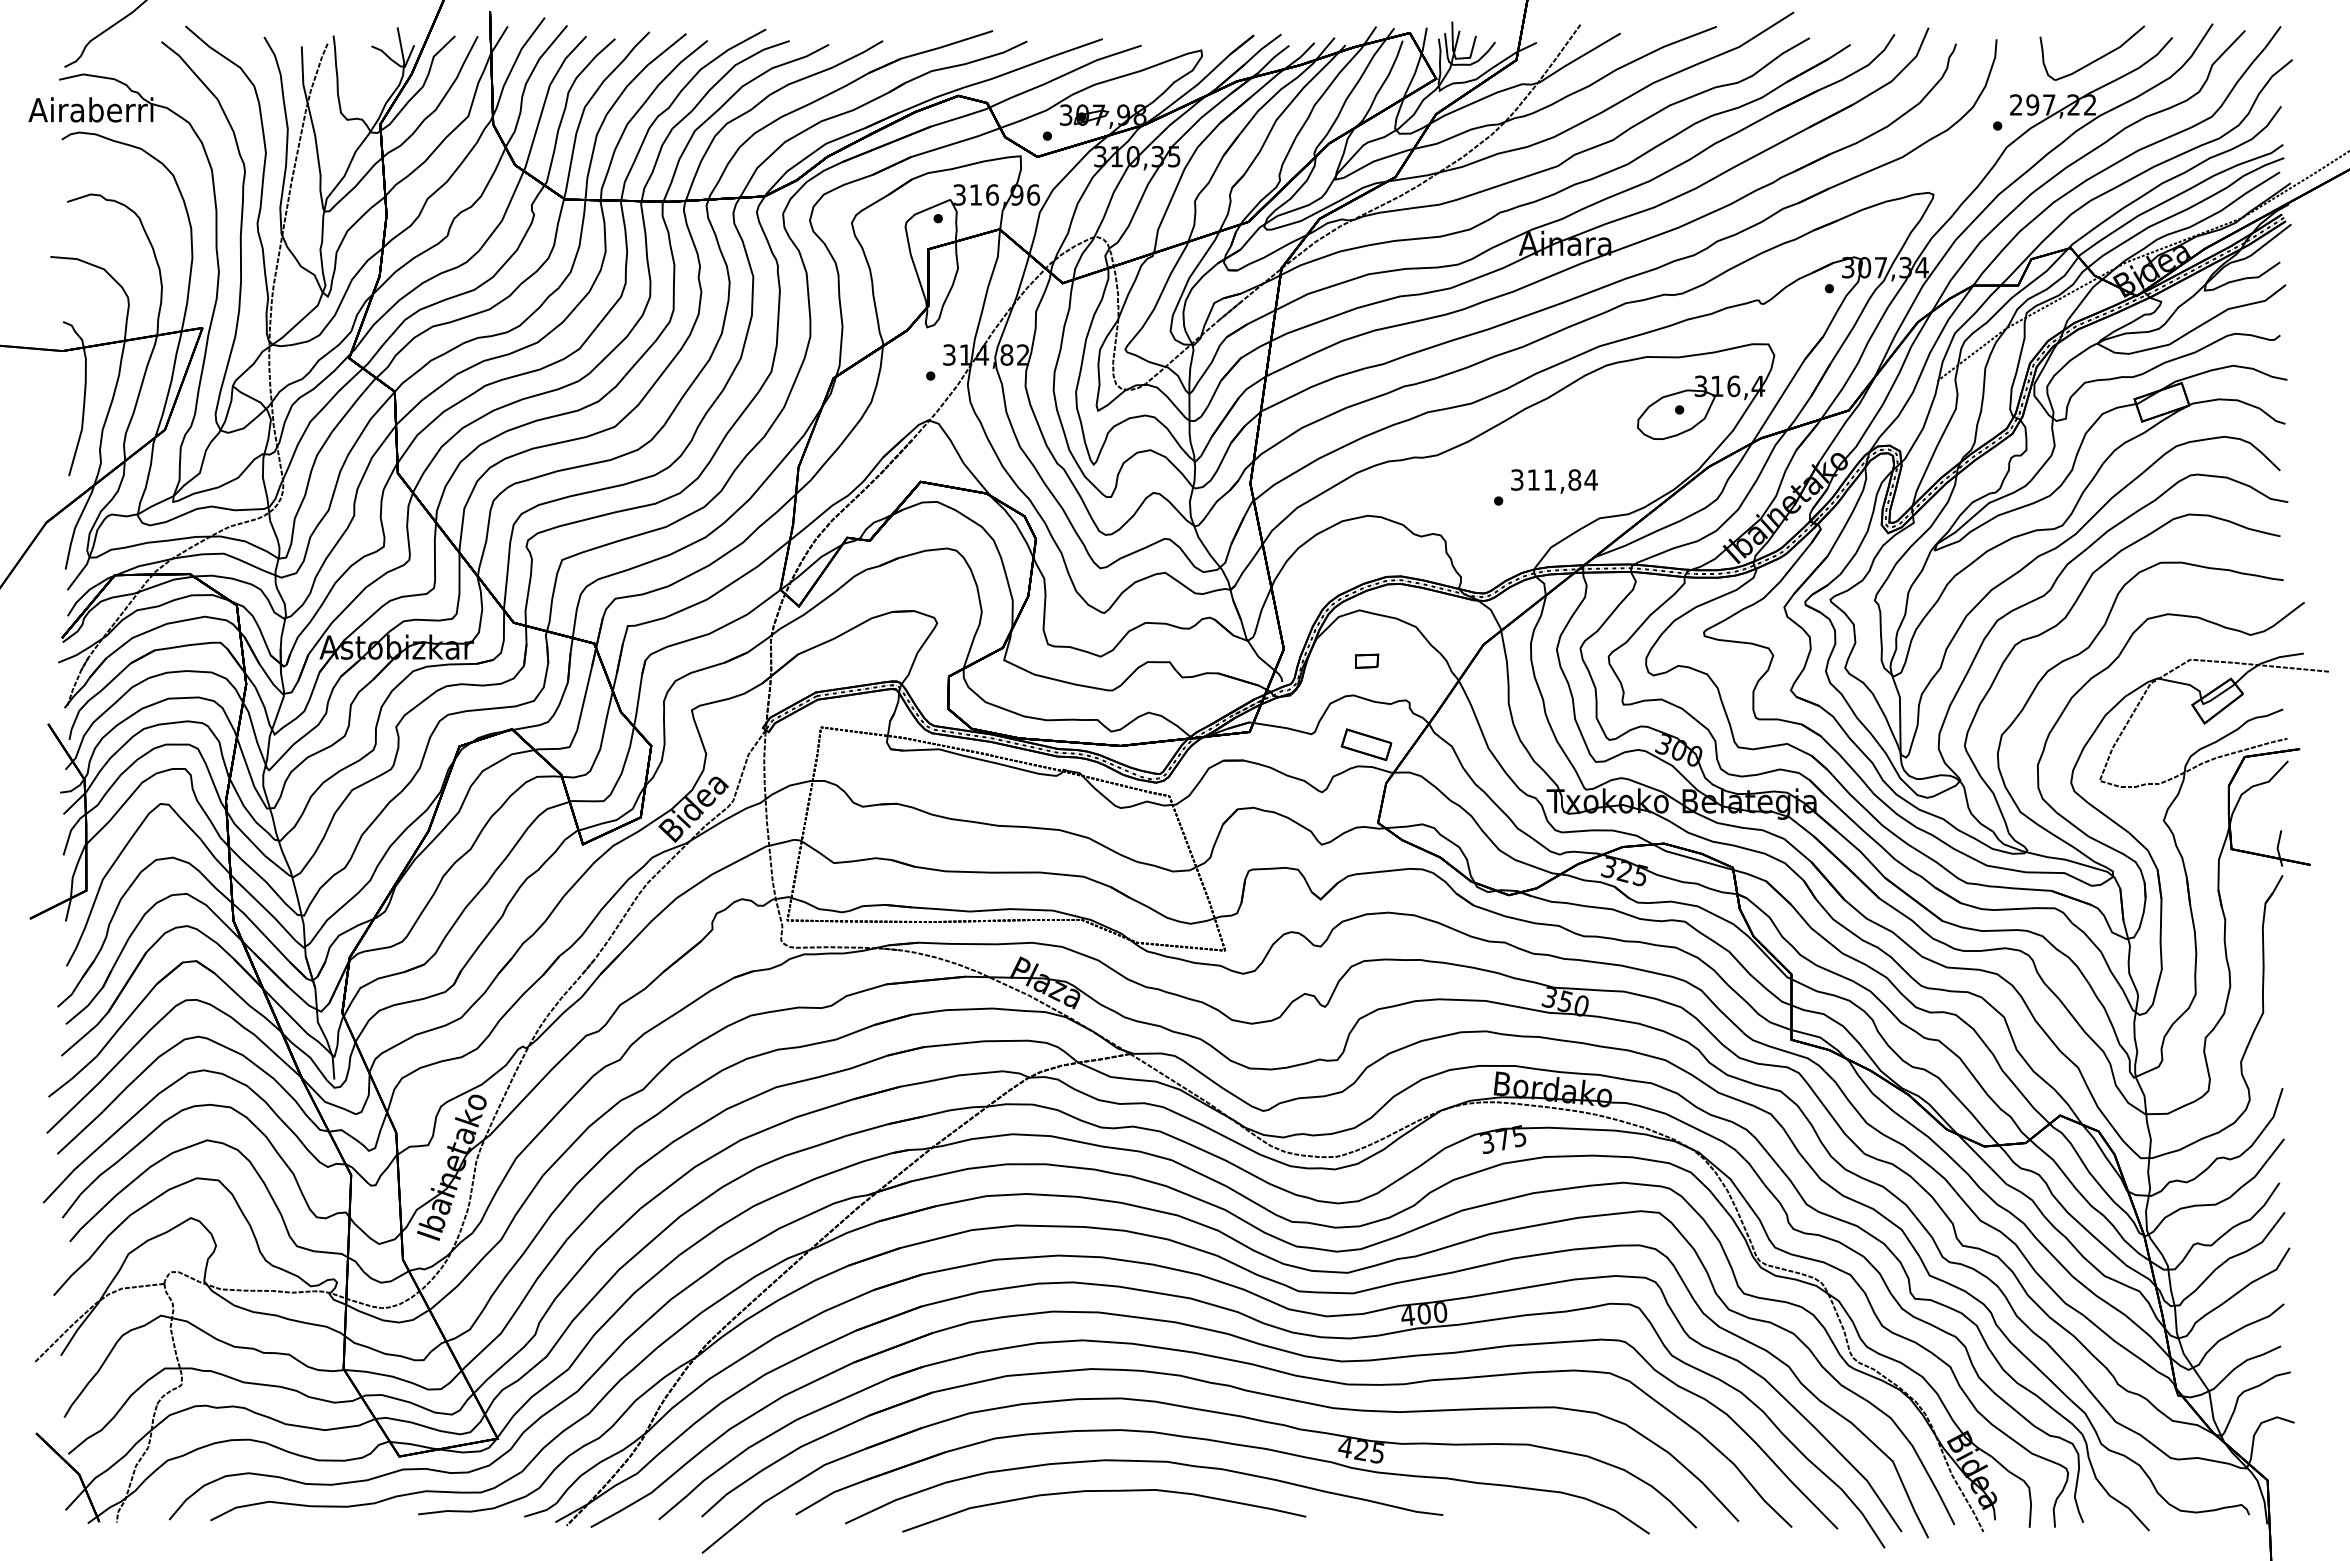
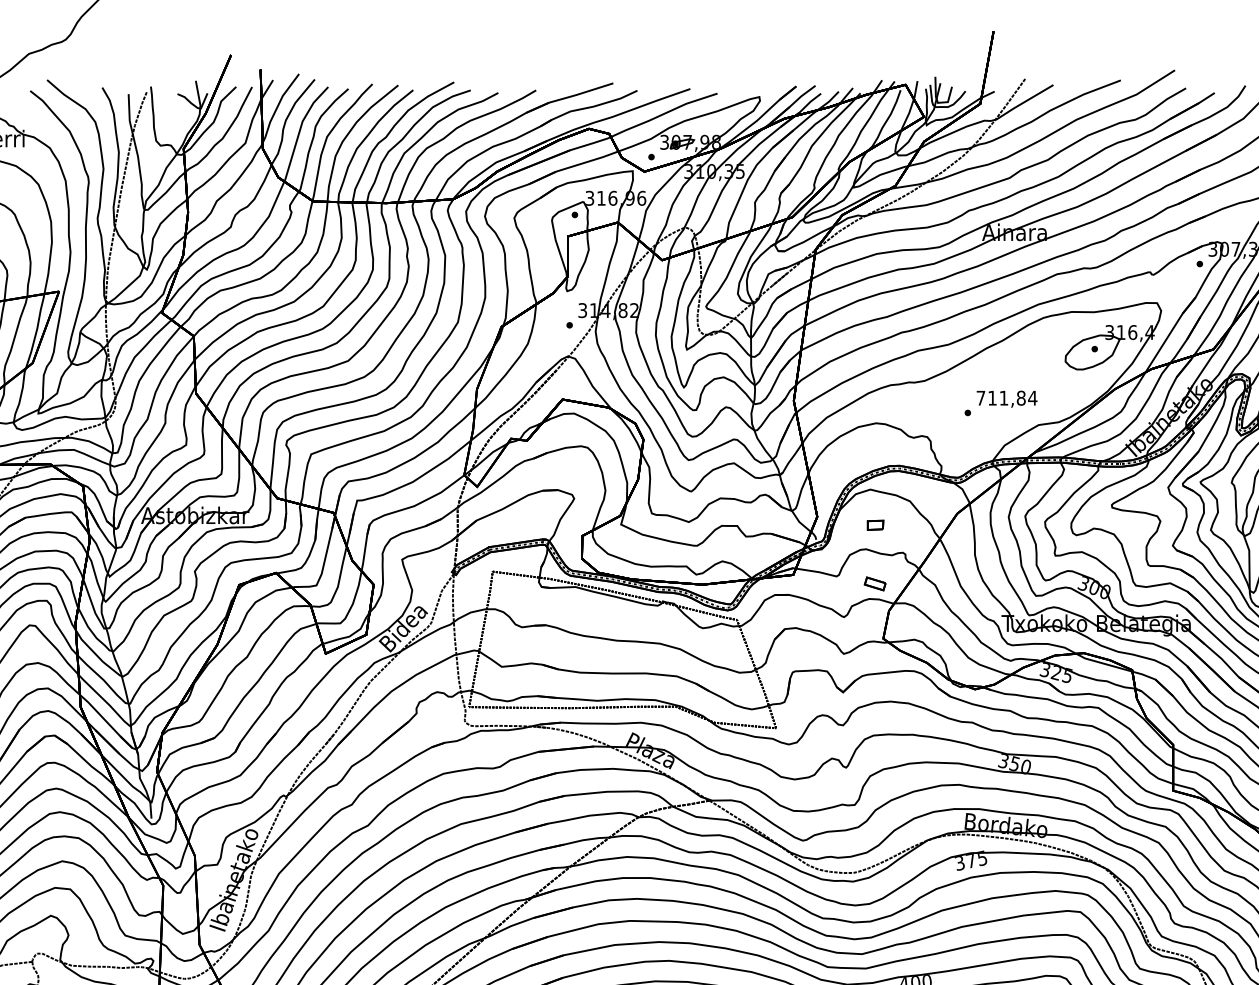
text: (1517, 479) -> (981, 397), 311,84 -> 711,84
part: (1366, 744) -> (875, 583), size x0.6

